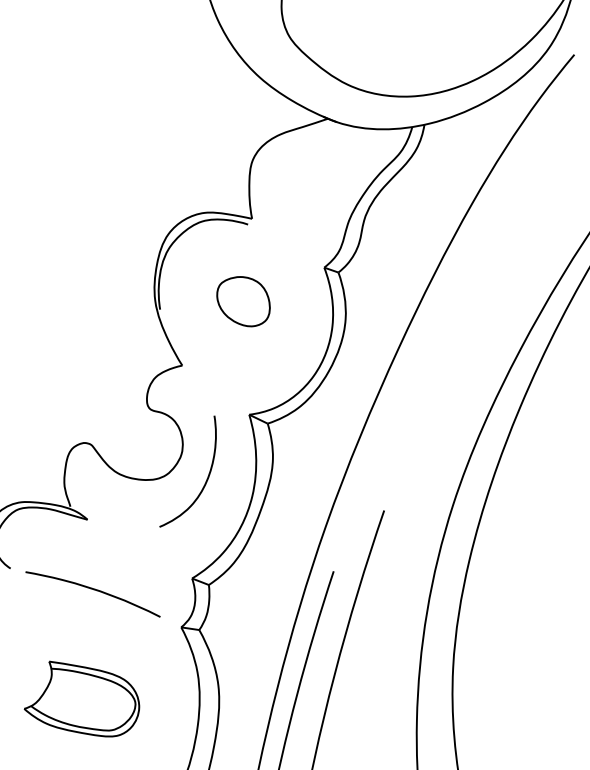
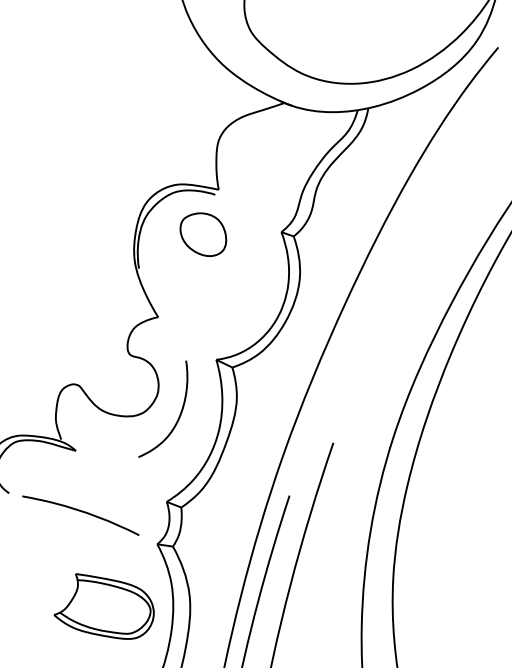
part: (243, 301) -> (203, 234), moved
part: (81, 699) -> (103, 606), moved

